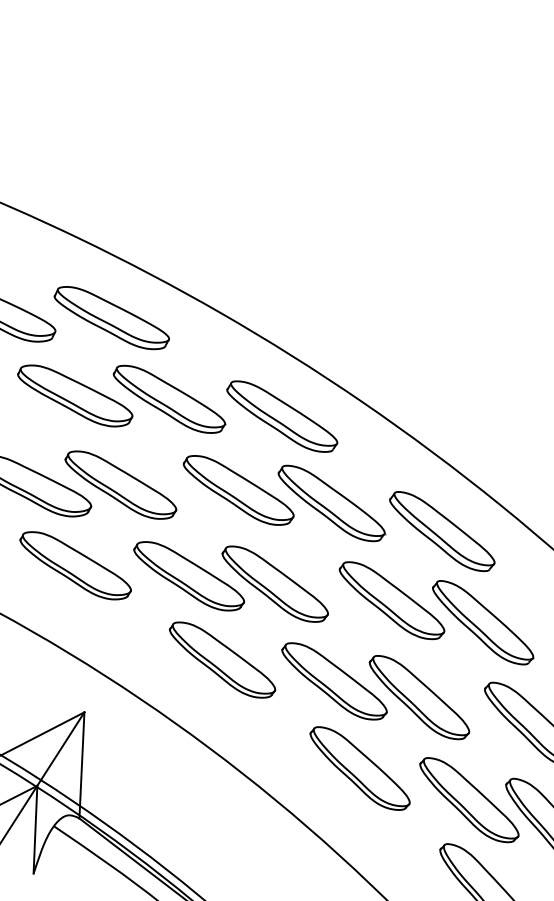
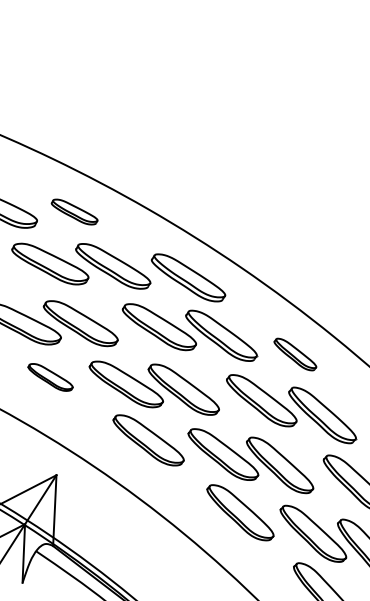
part: (111, 317) -> (74, 211), size x0.6
part: (442, 531) -> (295, 354), size x0.6
part: (75, 565) -> (50, 377), size x0.6

